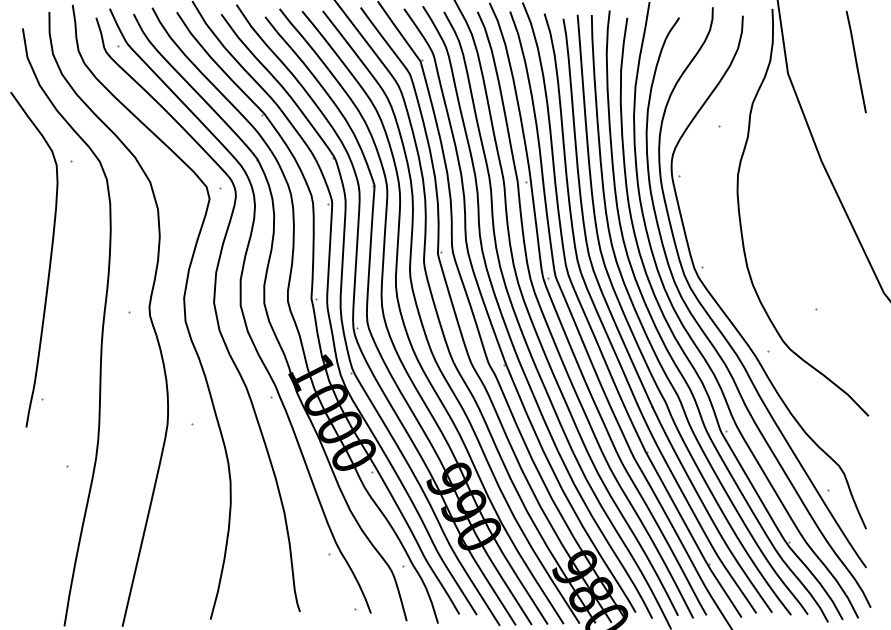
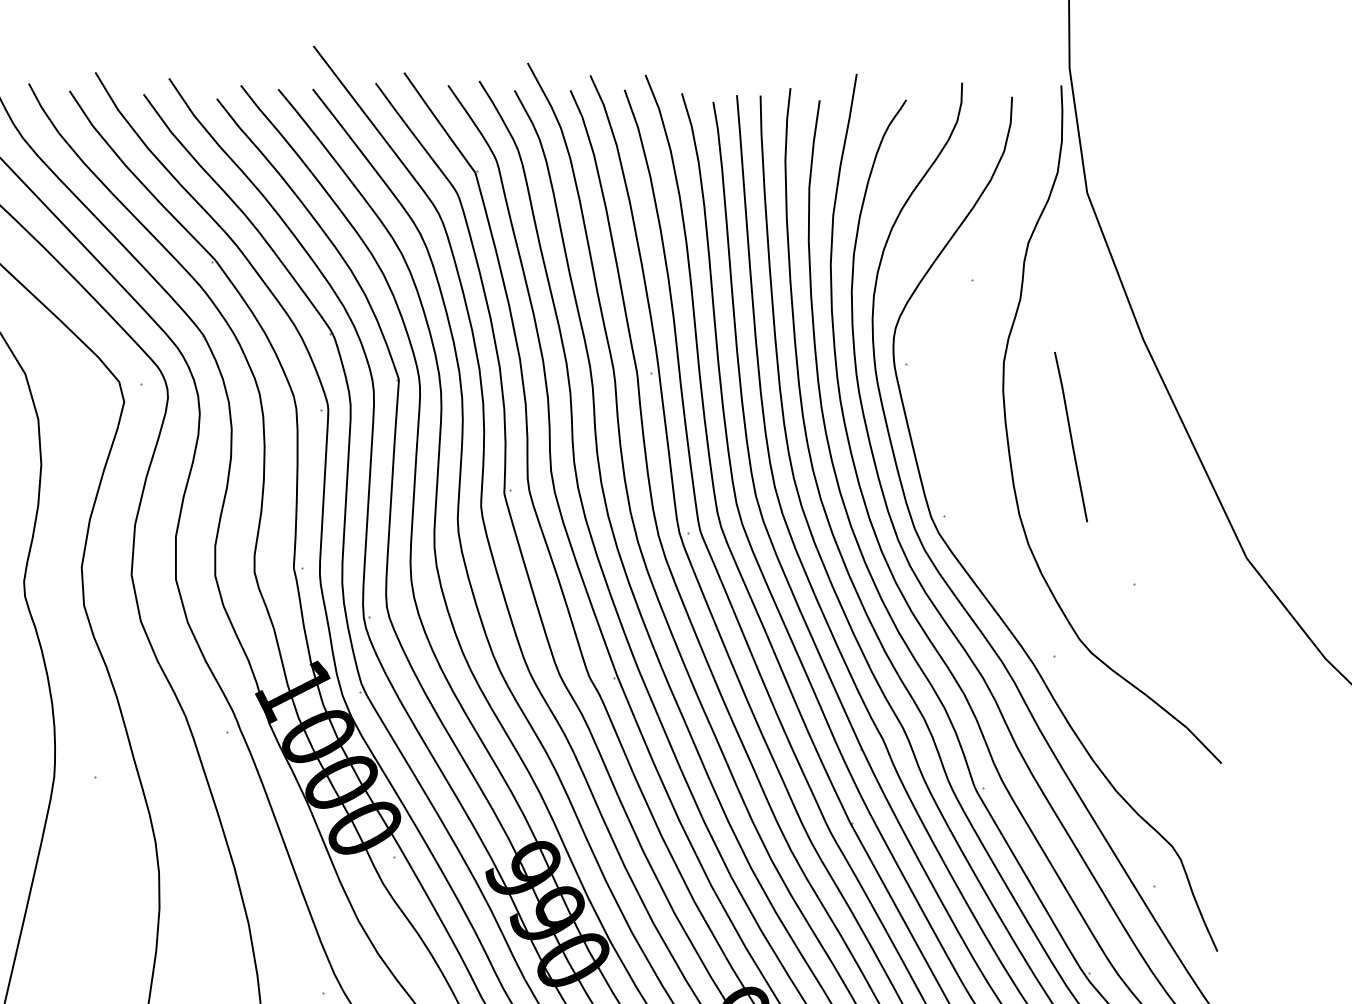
line: (855, 62) -> (1069, 437), moved

